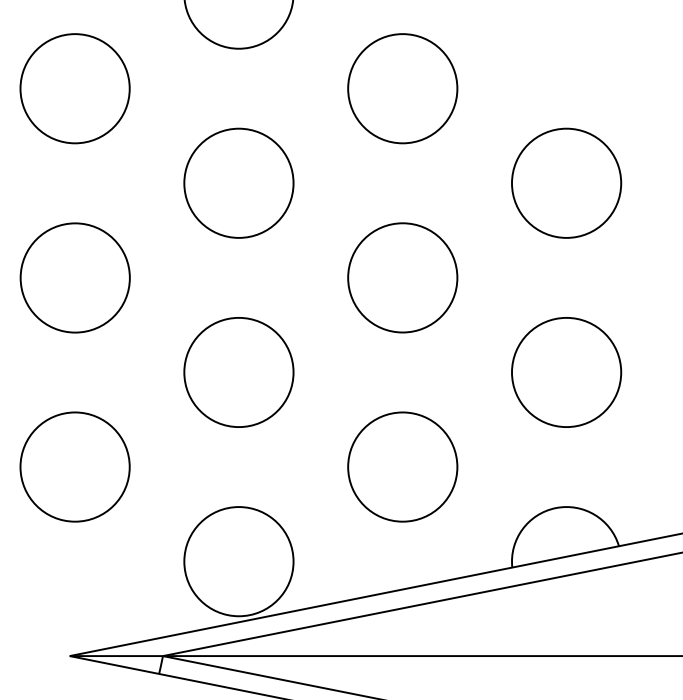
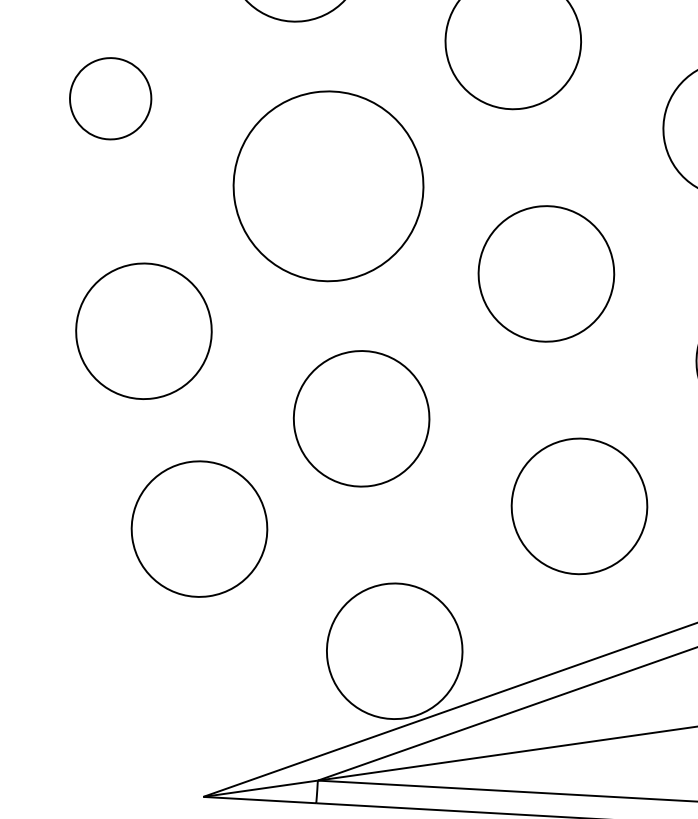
circle: (74, 88) -> (109, 98), size x0.6
circle: (238, 182) -> (327, 185), size x1.4
circle: (74, 466) -> (198, 528), moved

